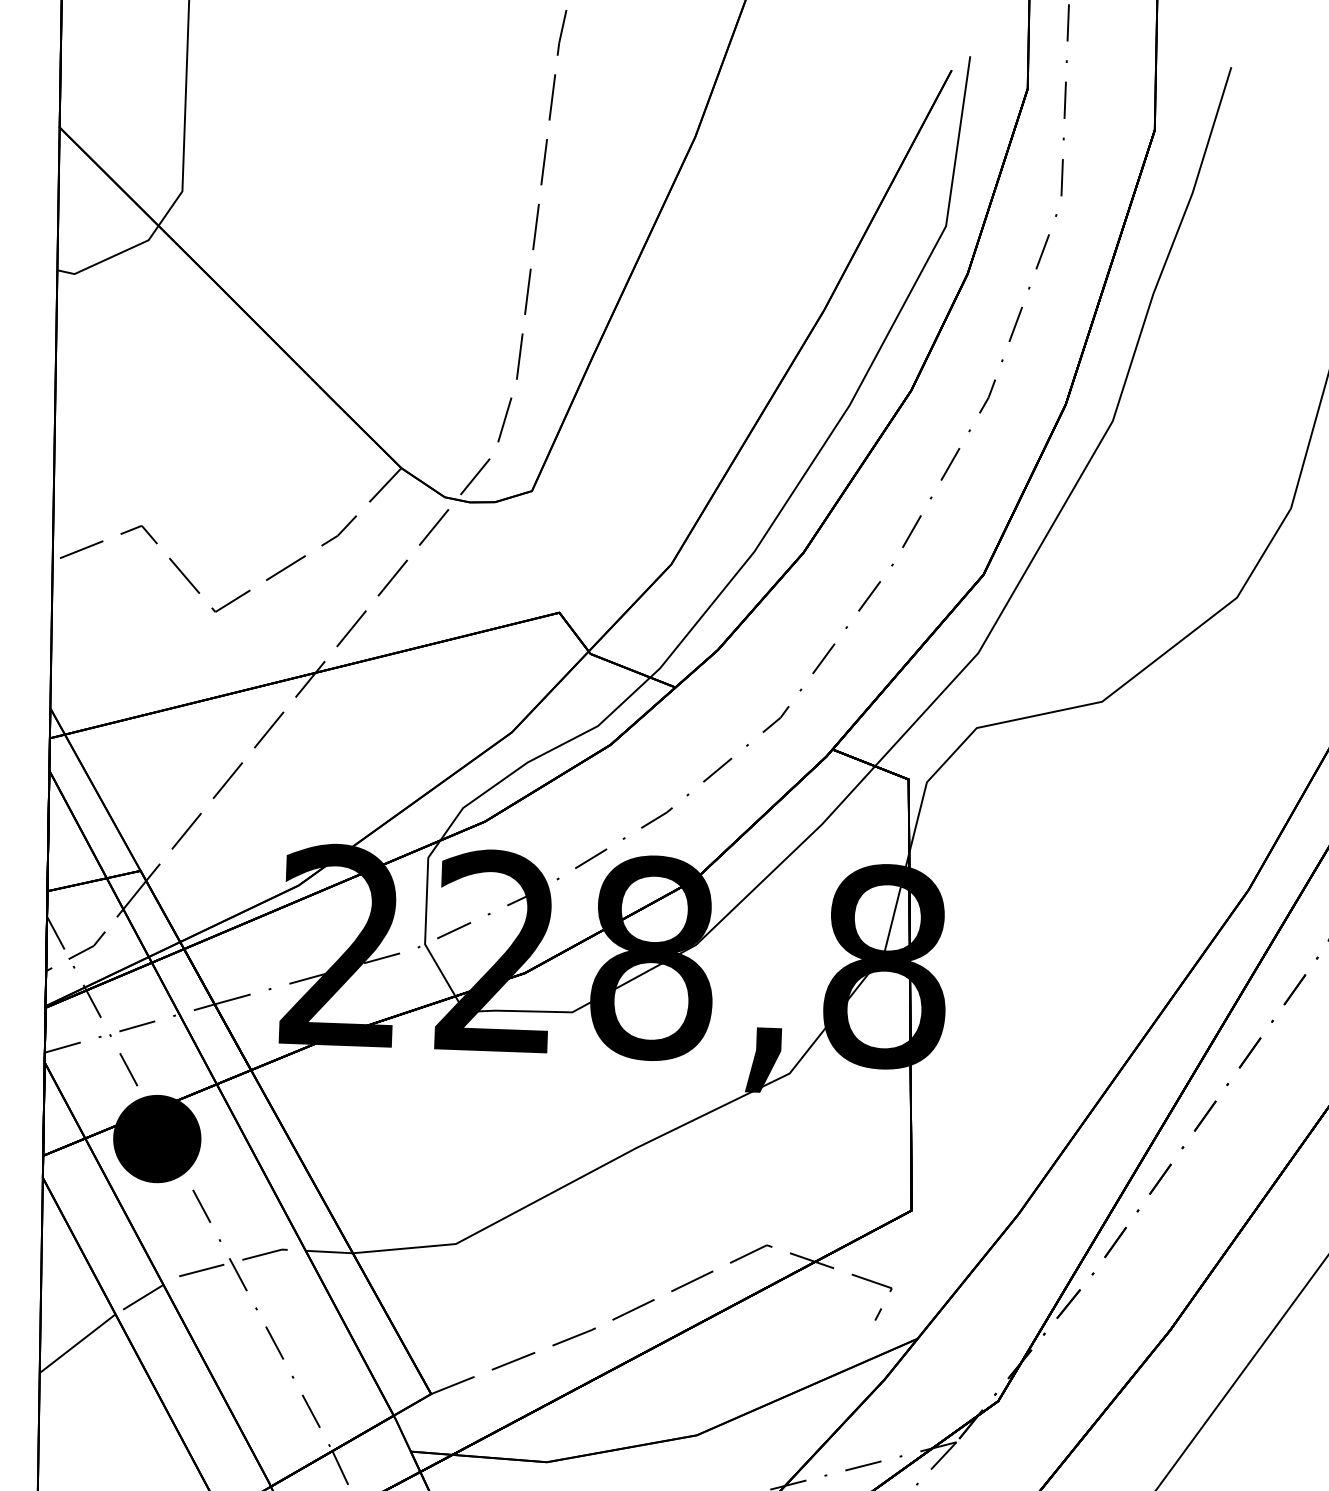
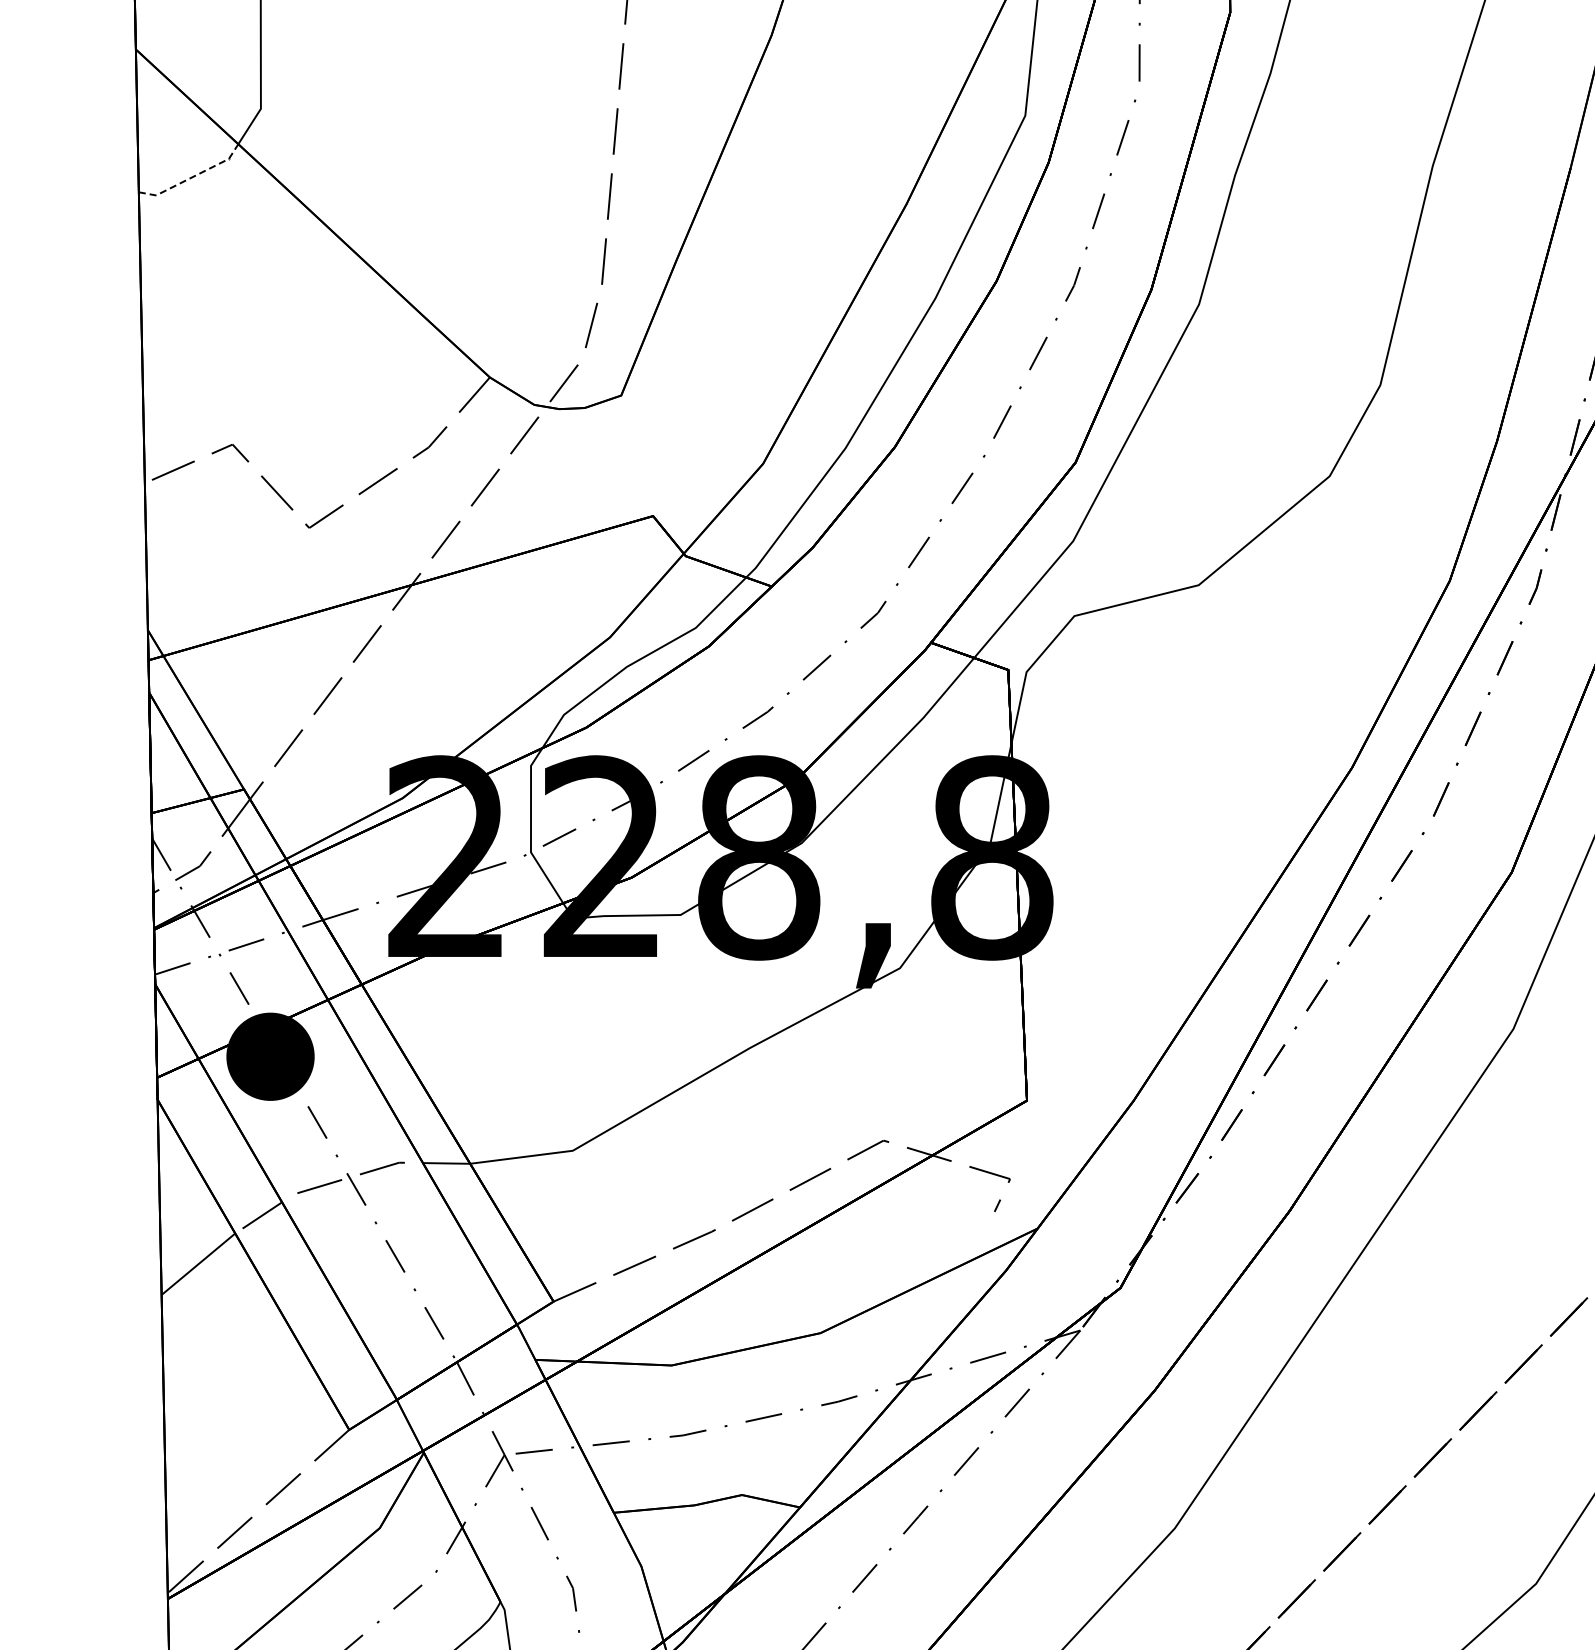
line: (111, 257) -> (192, 177), solid -> dashed

